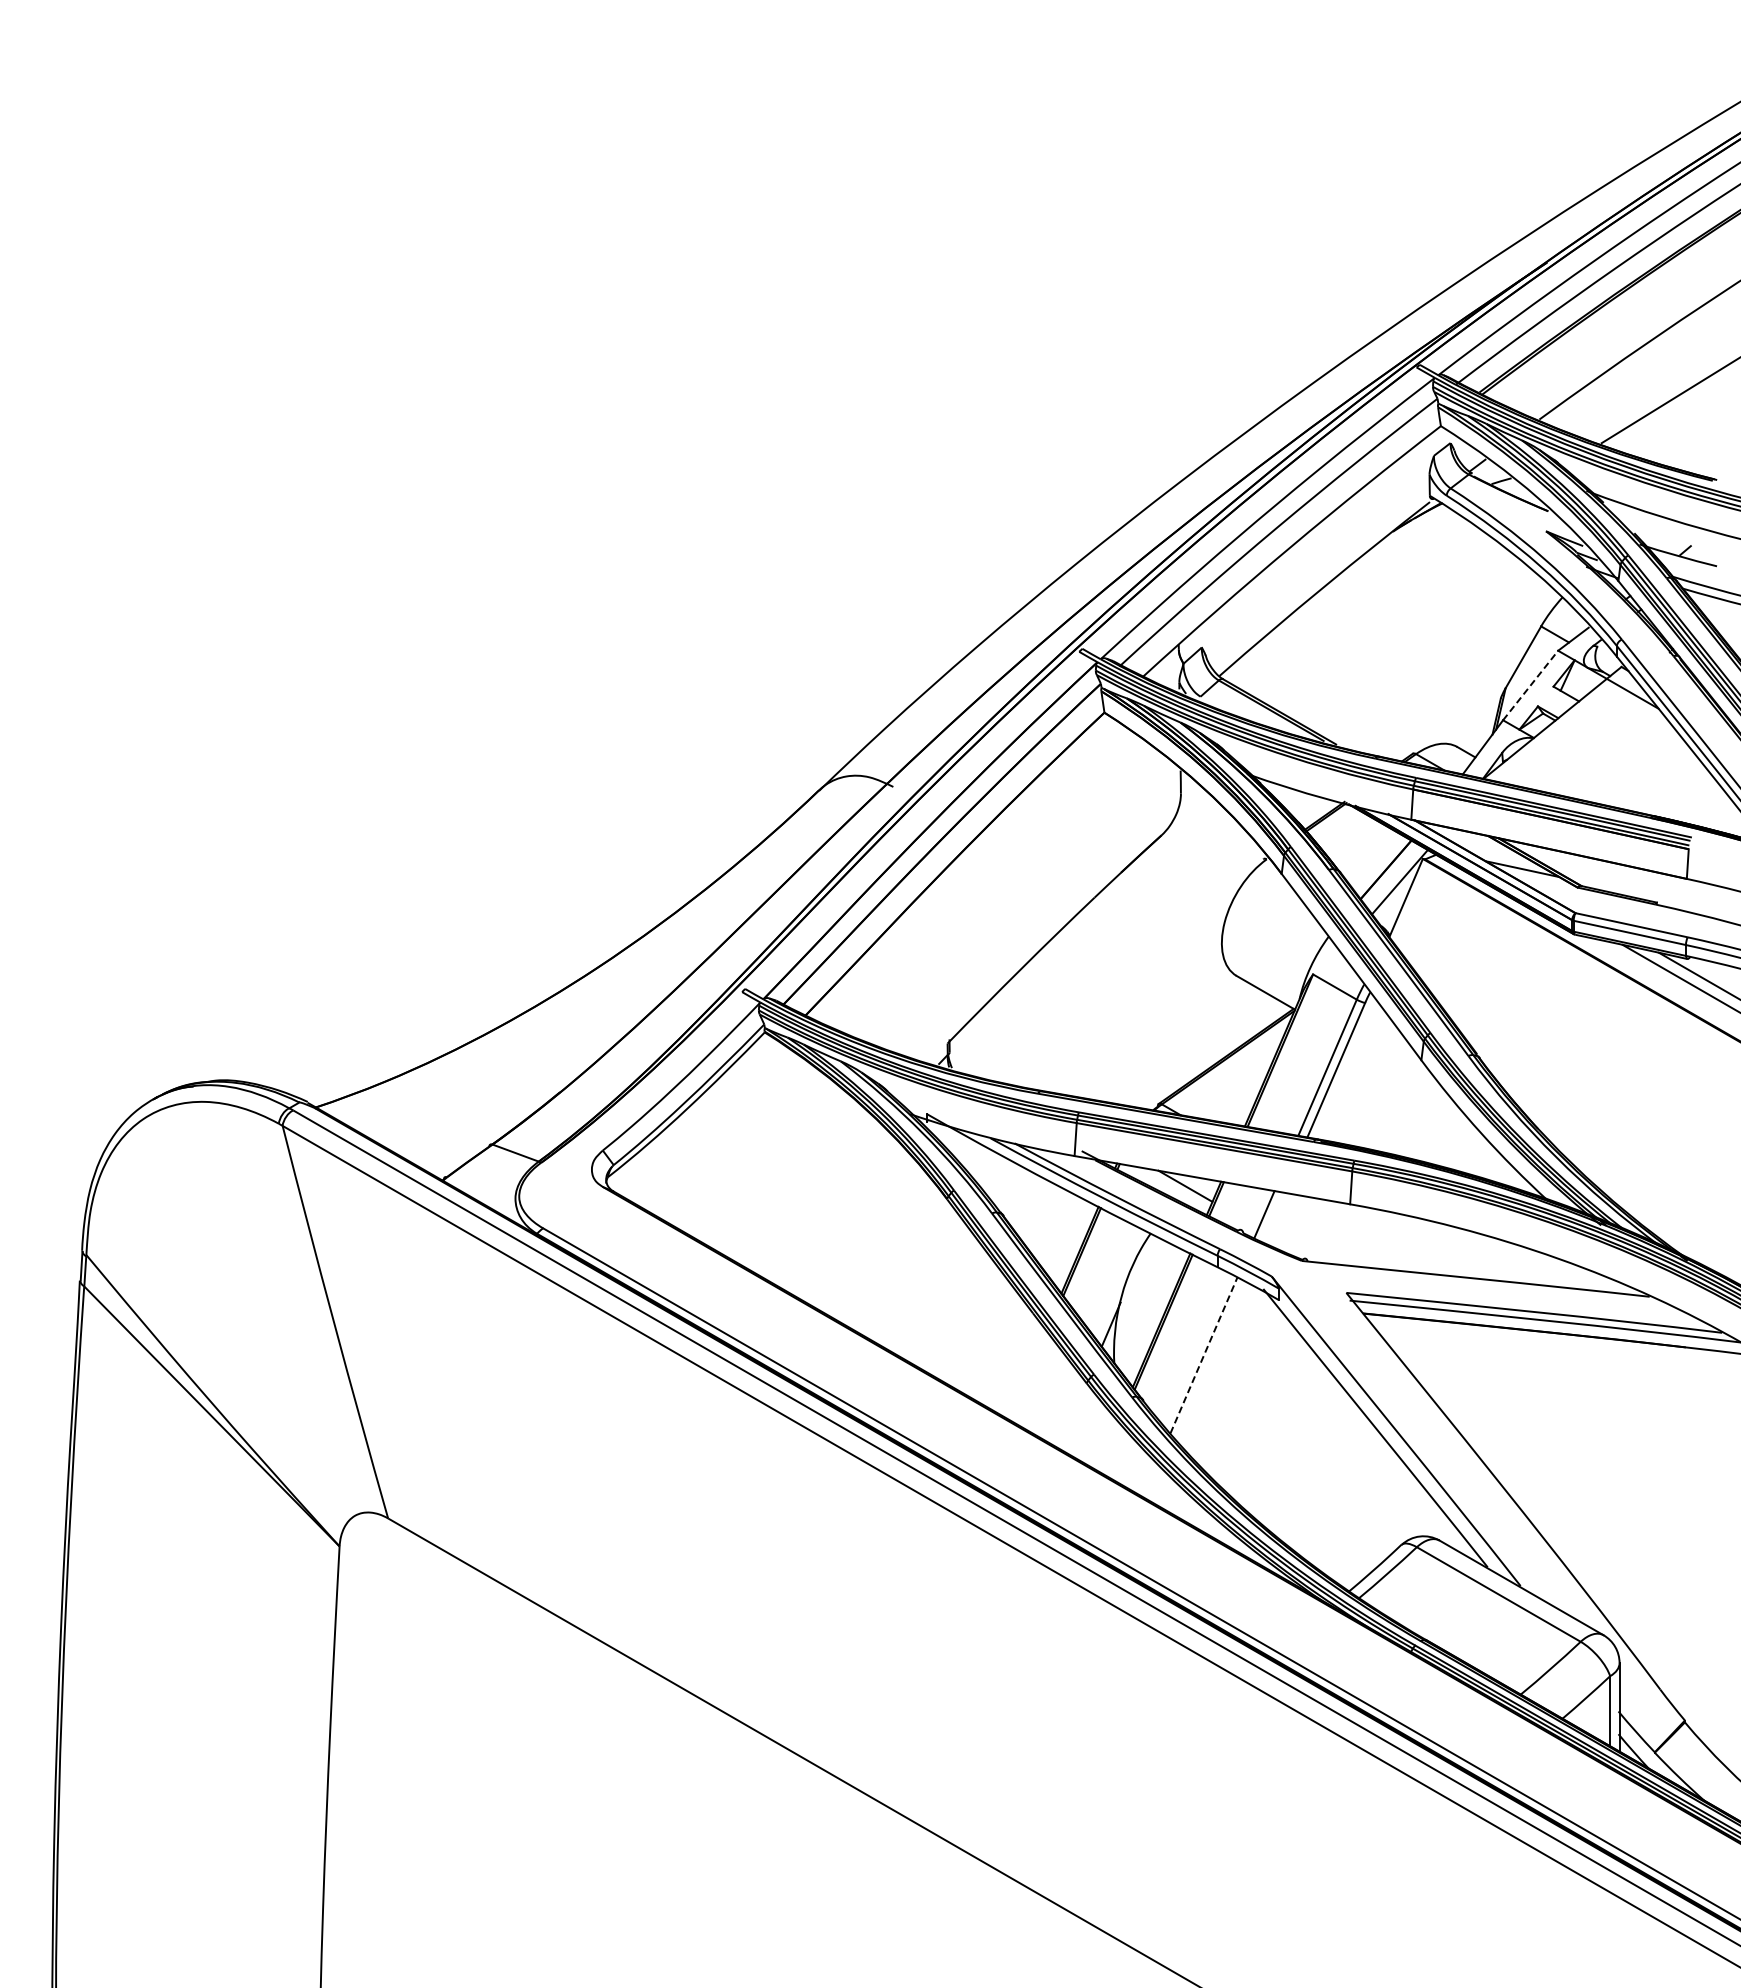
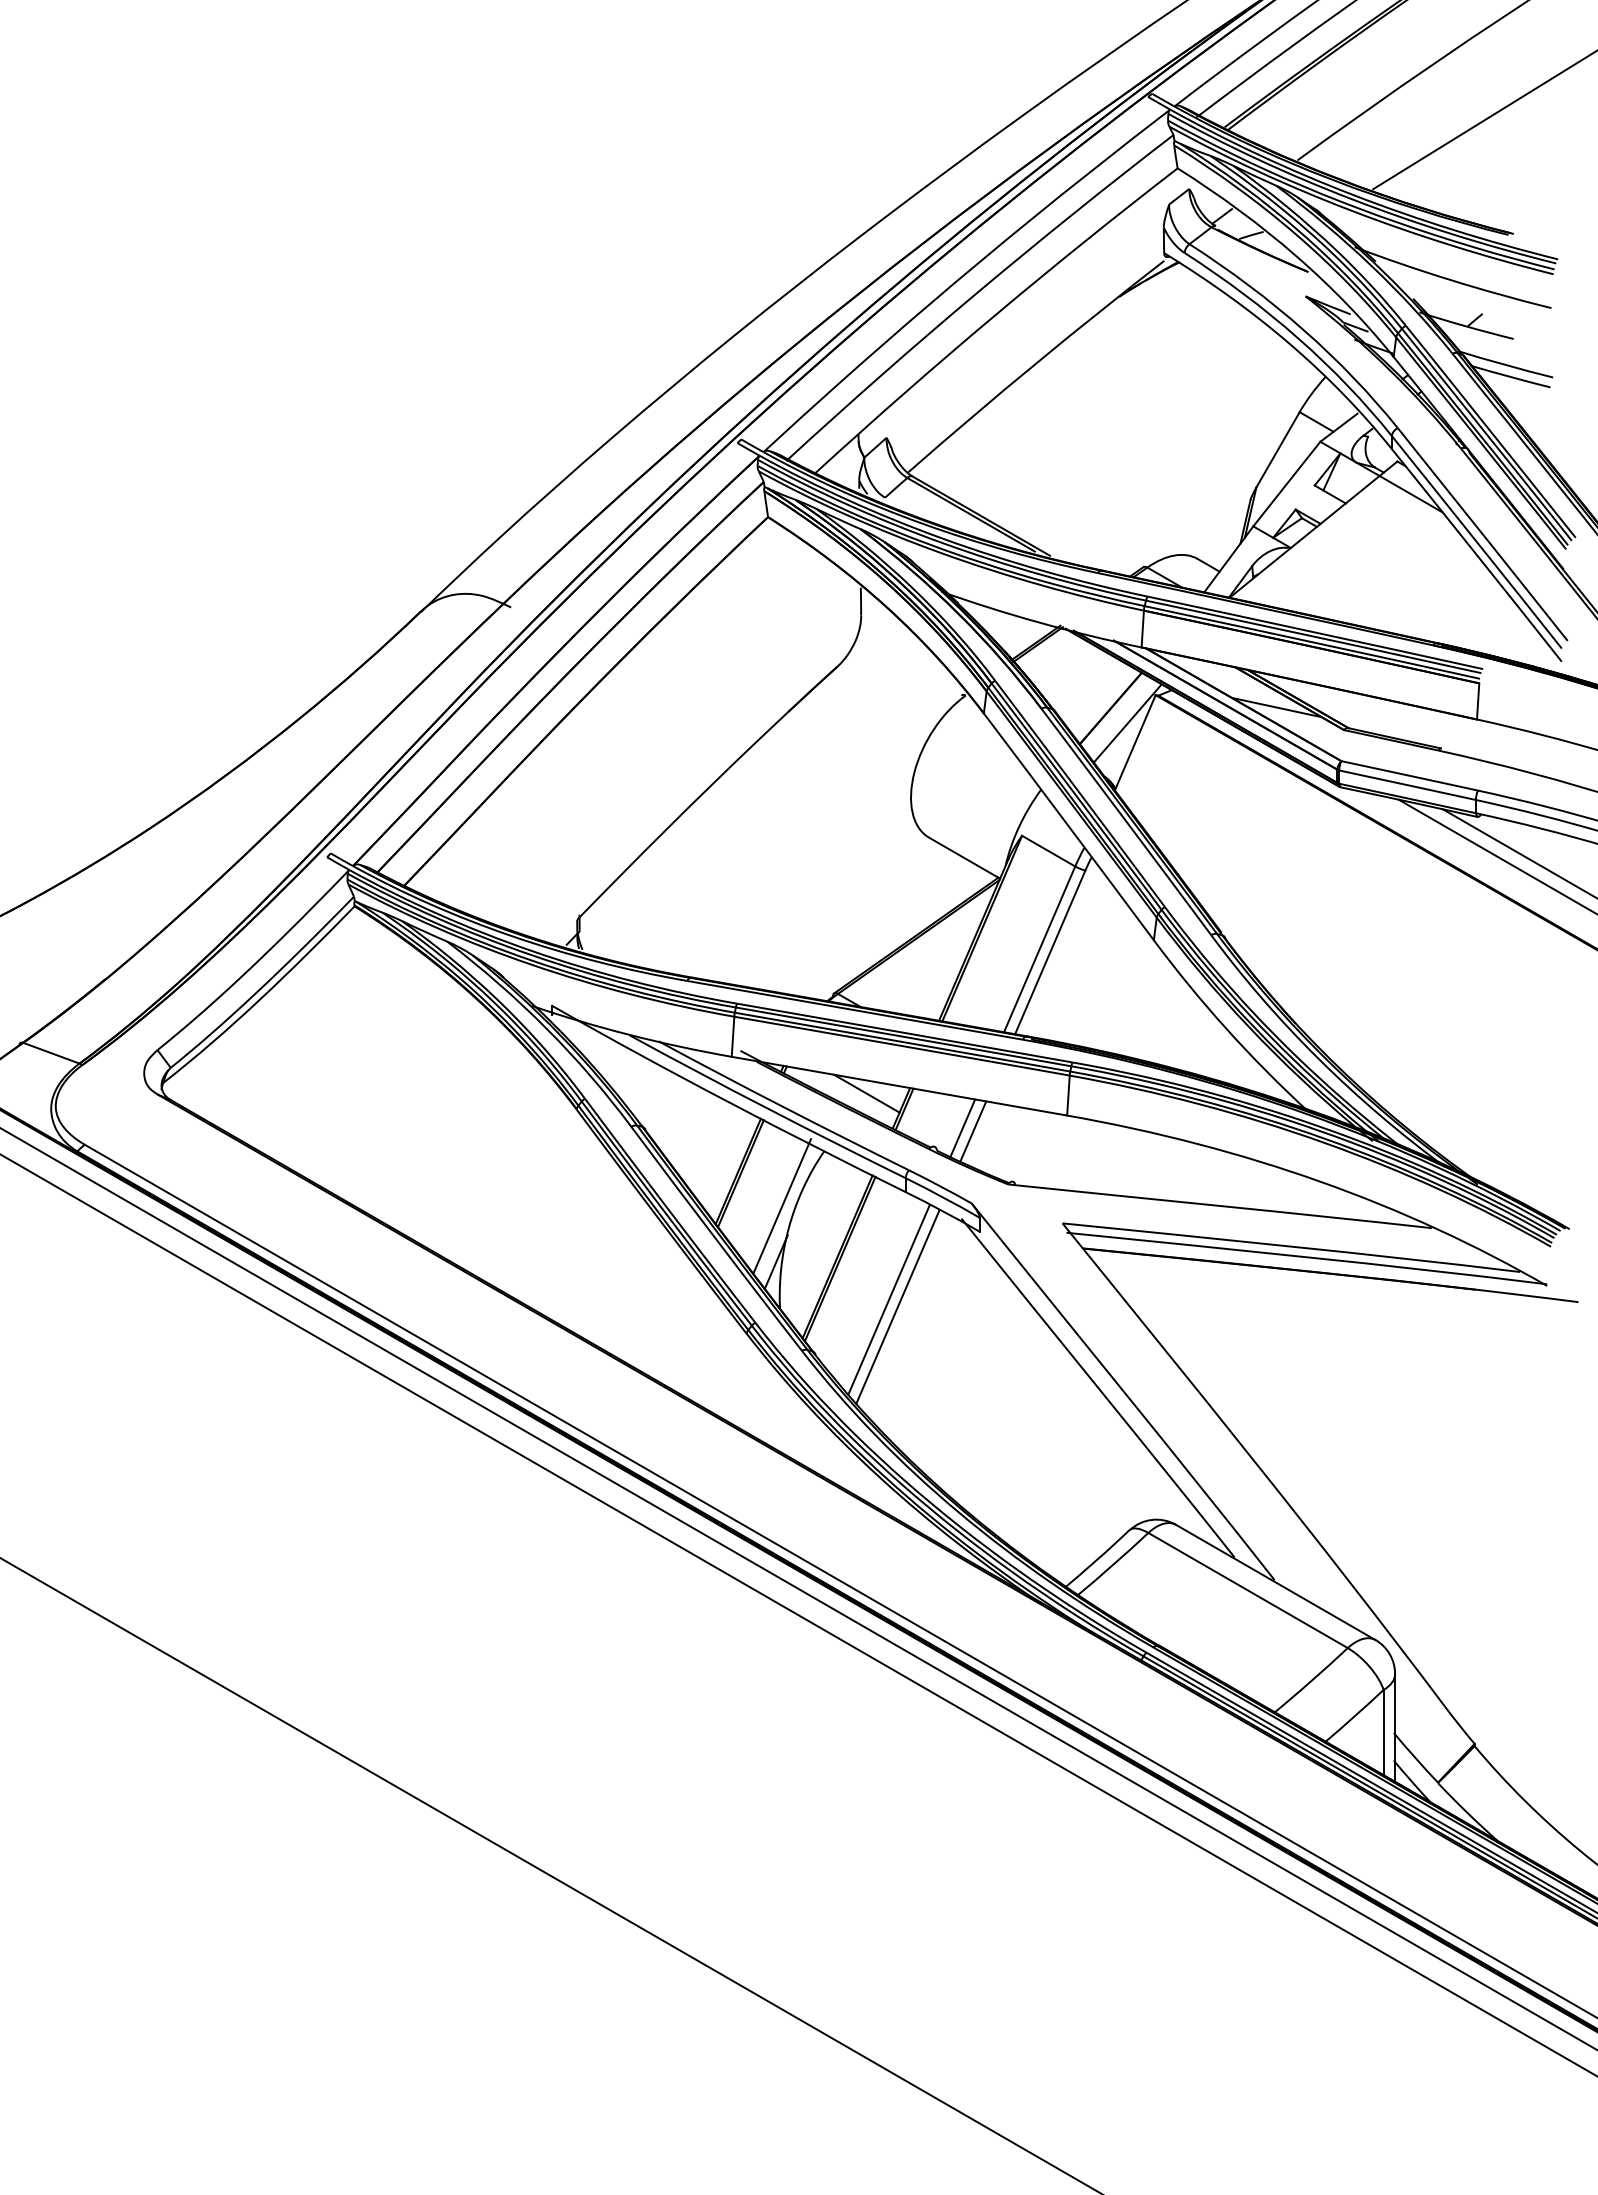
line: (1530, 685) -> (1286, 484), dashed -> solid
line: (1272, 1216) -> (972, 1130), added
line: (1115, 1278) -> (781, 1205), added
line: (1203, 1355) -> (888, 1299), dashed -> solid
line: (1210, 1361) -> (897, 1306), added

